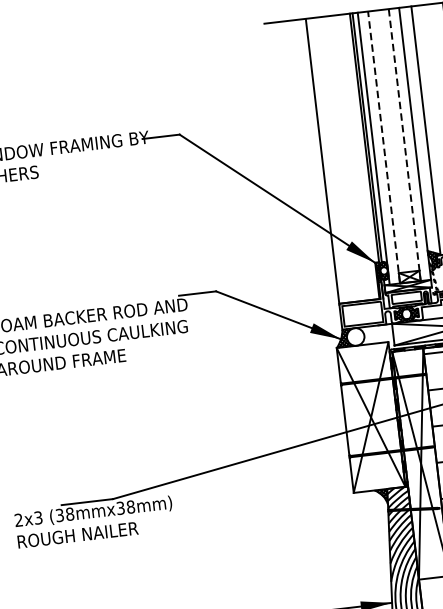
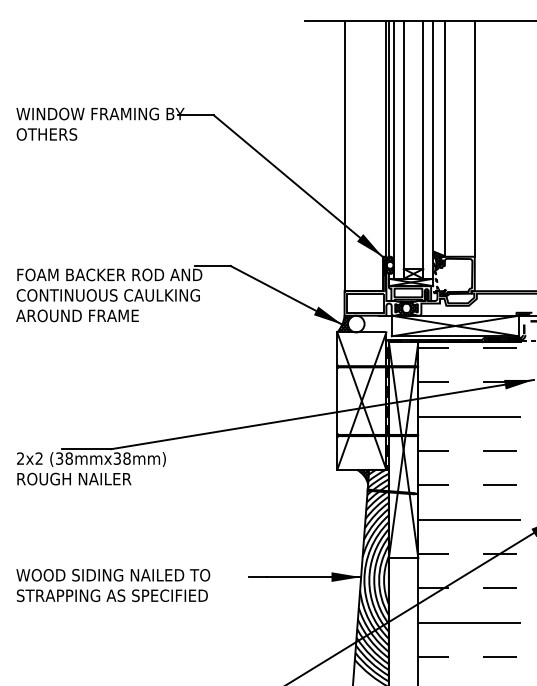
line: (405, 145) -> (423, 150), dashed -> solid
line: (383, 147) -> (403, 149), dashed -> solid
text: (37, 517) -> (38, 458), 2x3 -> 2x2

